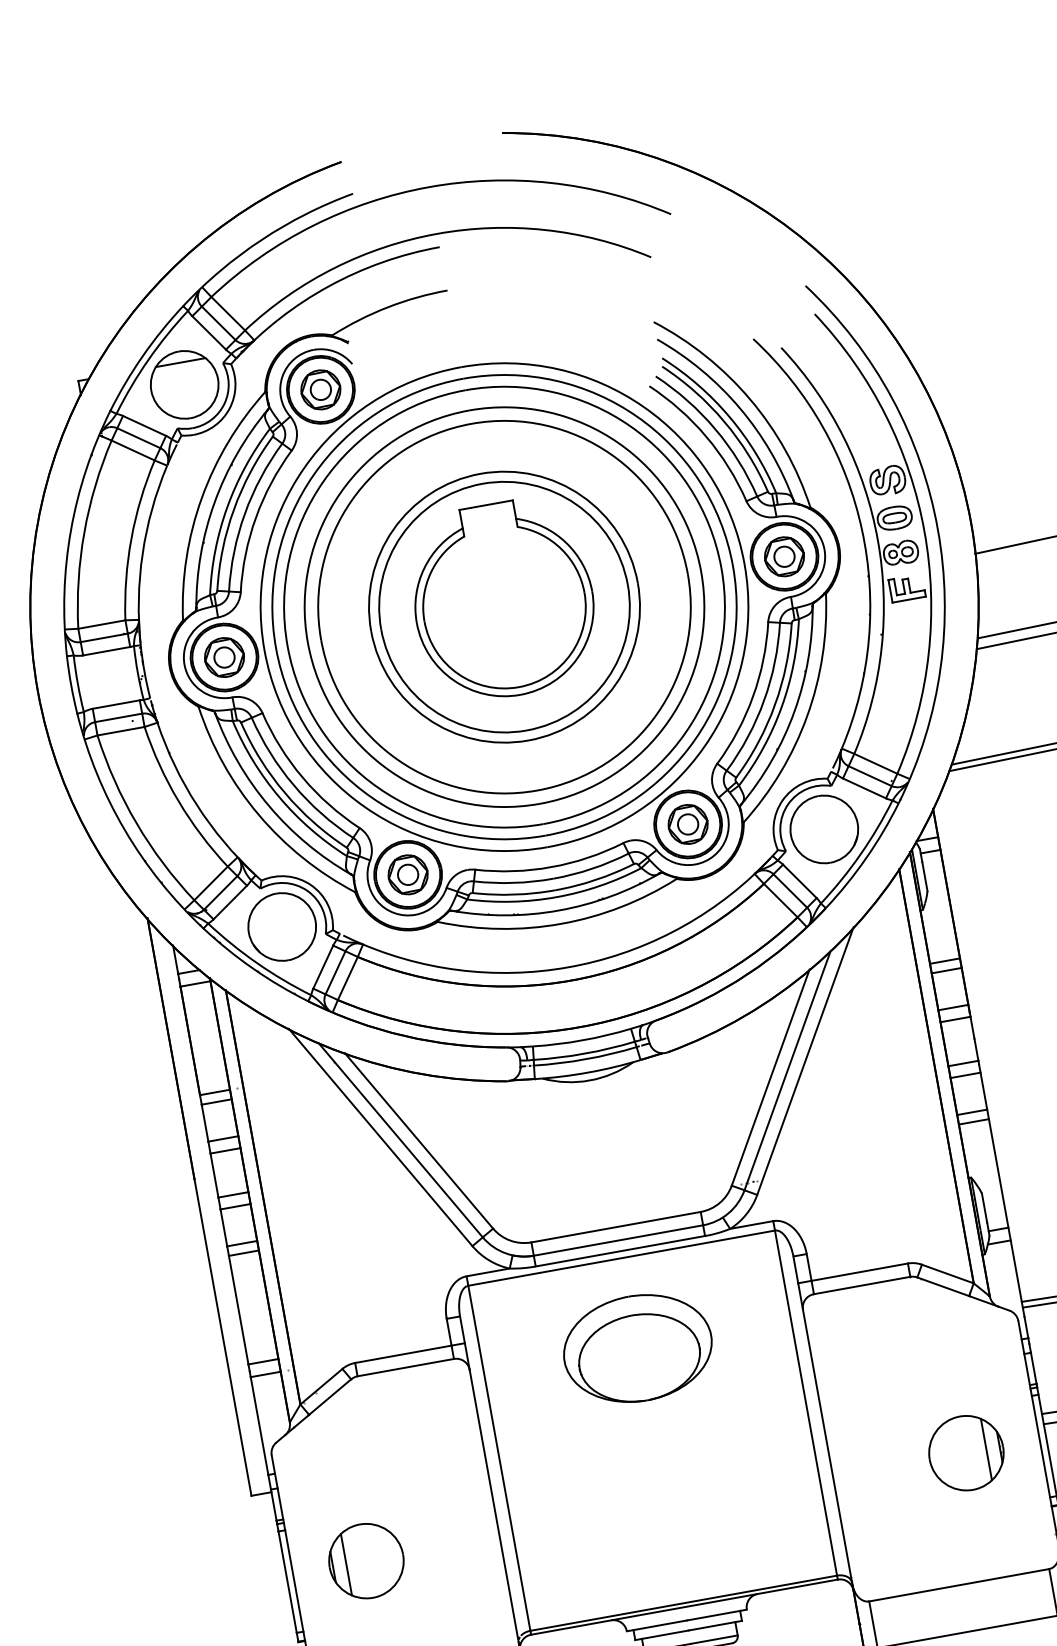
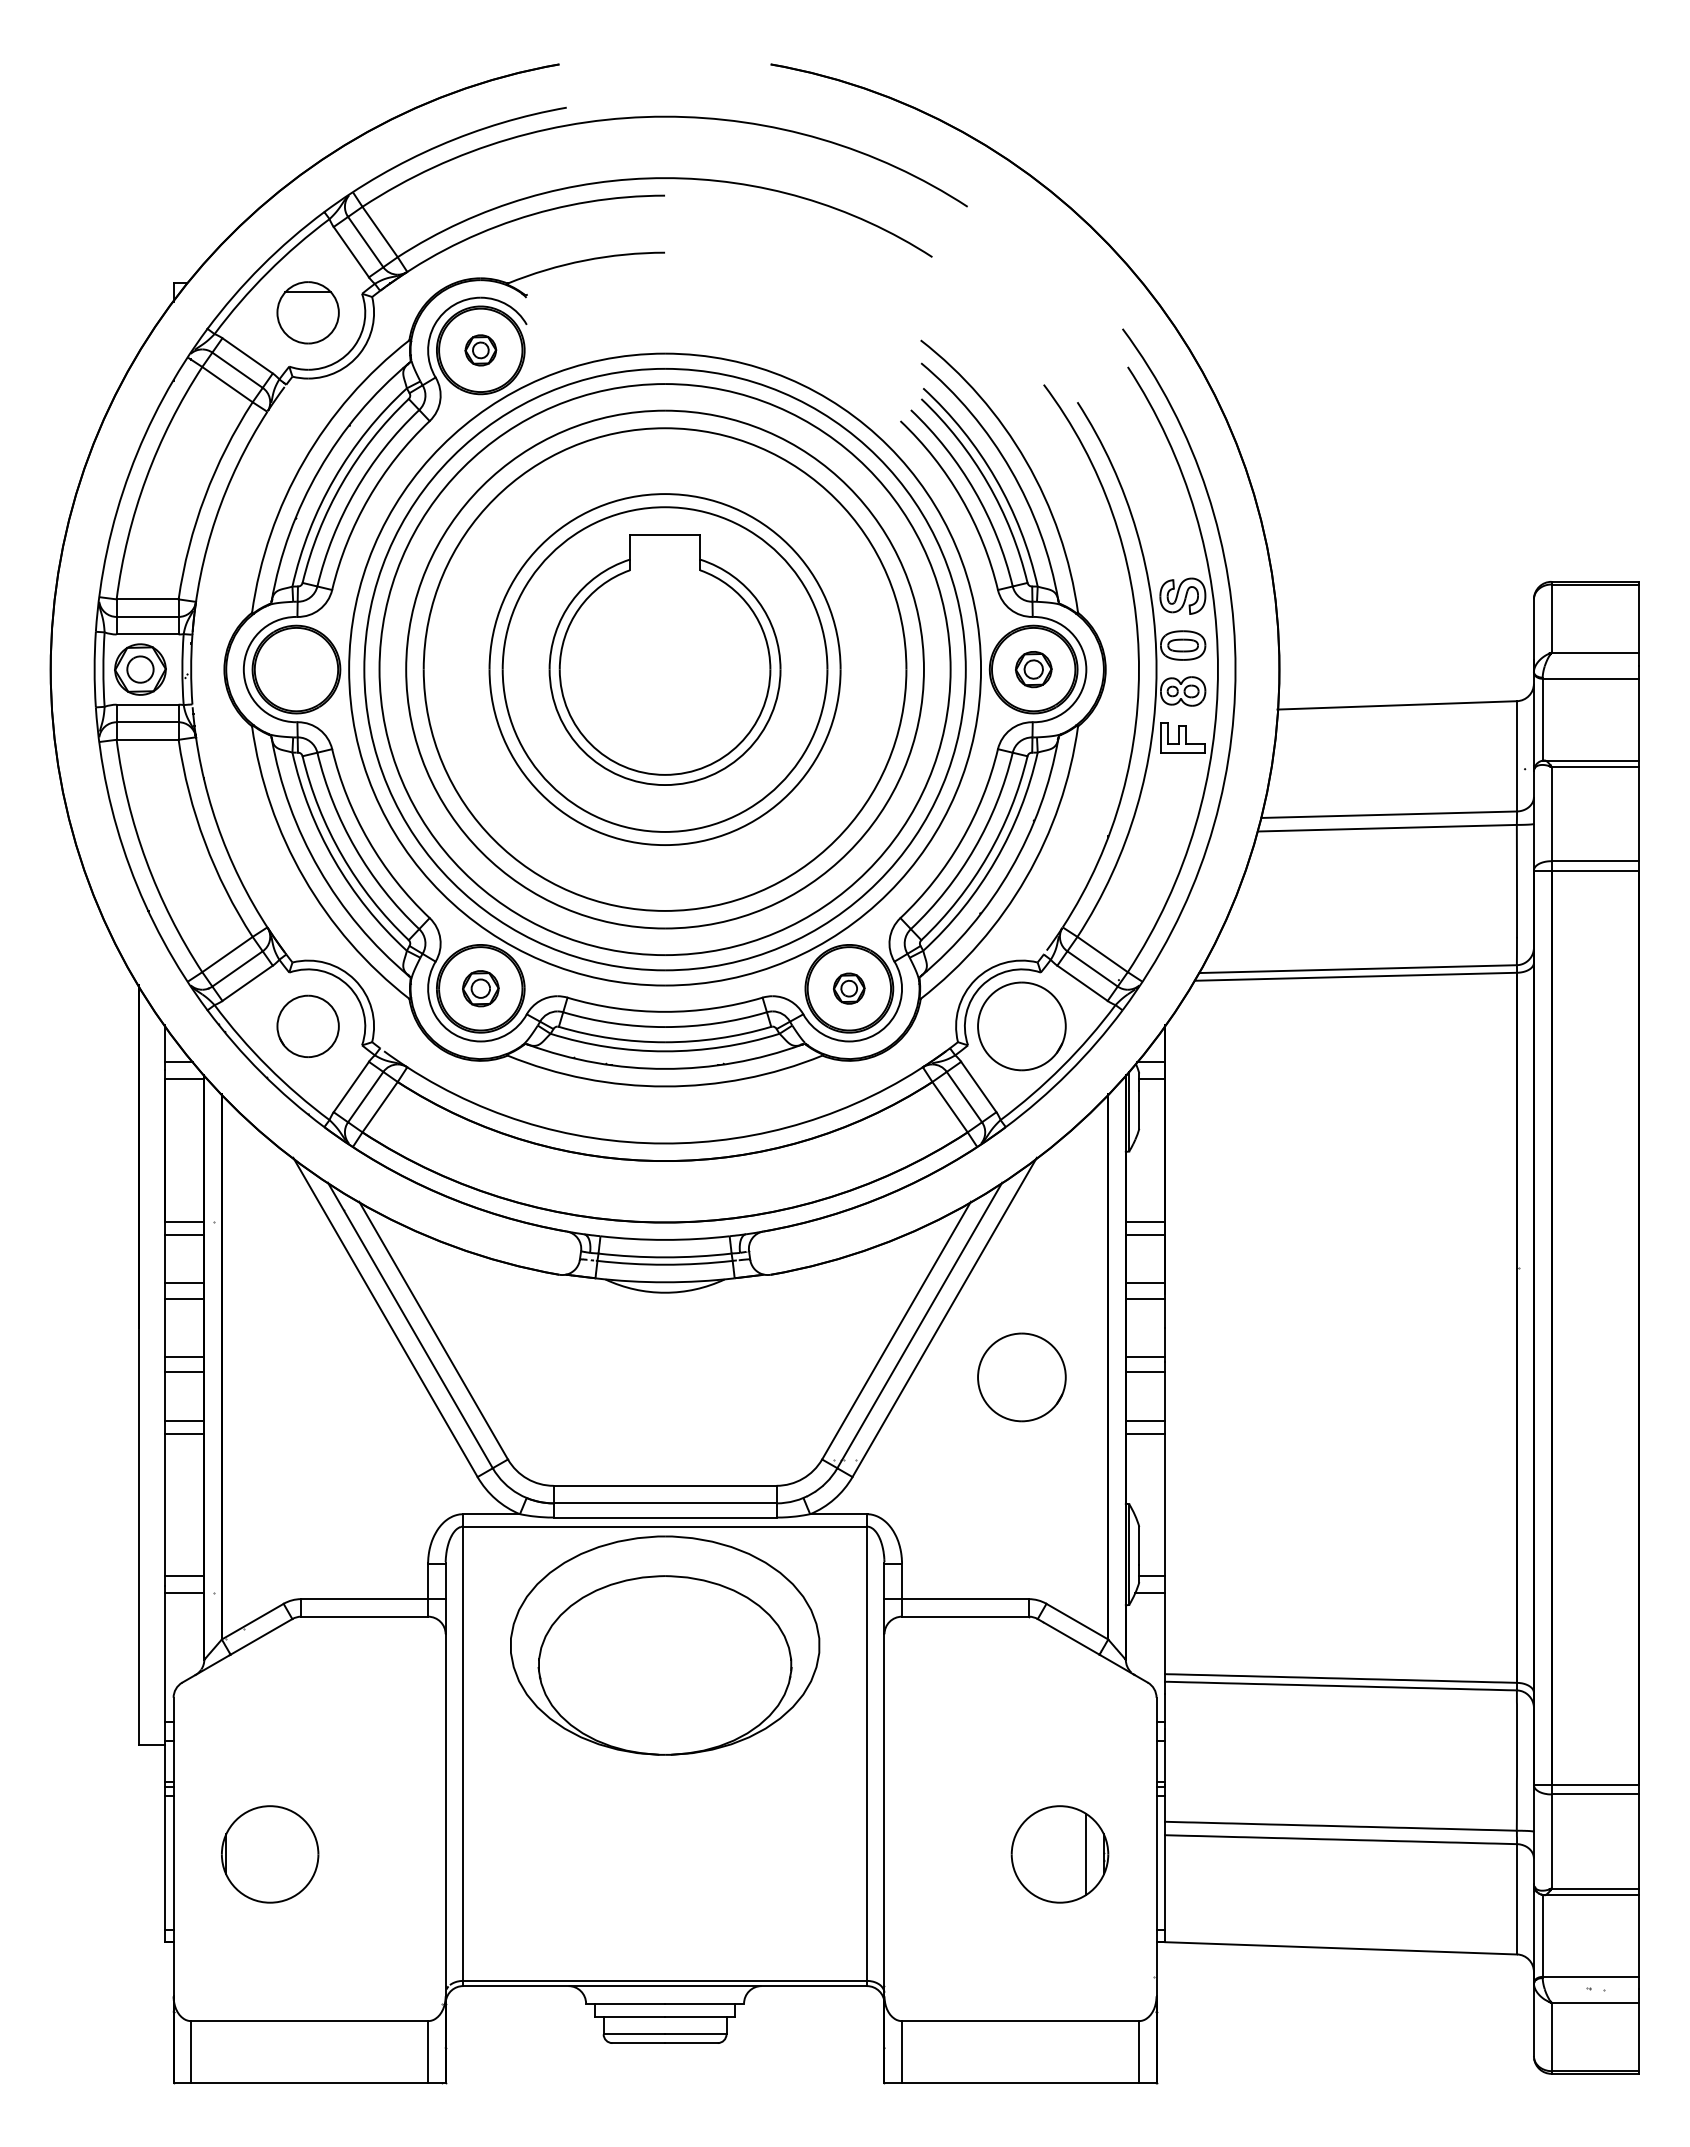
part: (184, 384) -> (307, 312), size x0.7
part: (320, 390) -> (480, 350), size x0.6
part: (784, 556) -> (1033, 669), size x0.7
part: (224, 657) -> (140, 669), moved
part: (687, 824) -> (848, 988), size x0.6
part: (407, 874) -> (480, 988), size x0.7
part: (281, 927) -> (307, 1026), size x0.7
part: (872, 1096) -> (1021, 1377), added
part: (637, 1348) -> (664, 1645), size x1.6
line: (346, 1564) -> (243, 1853), removed

